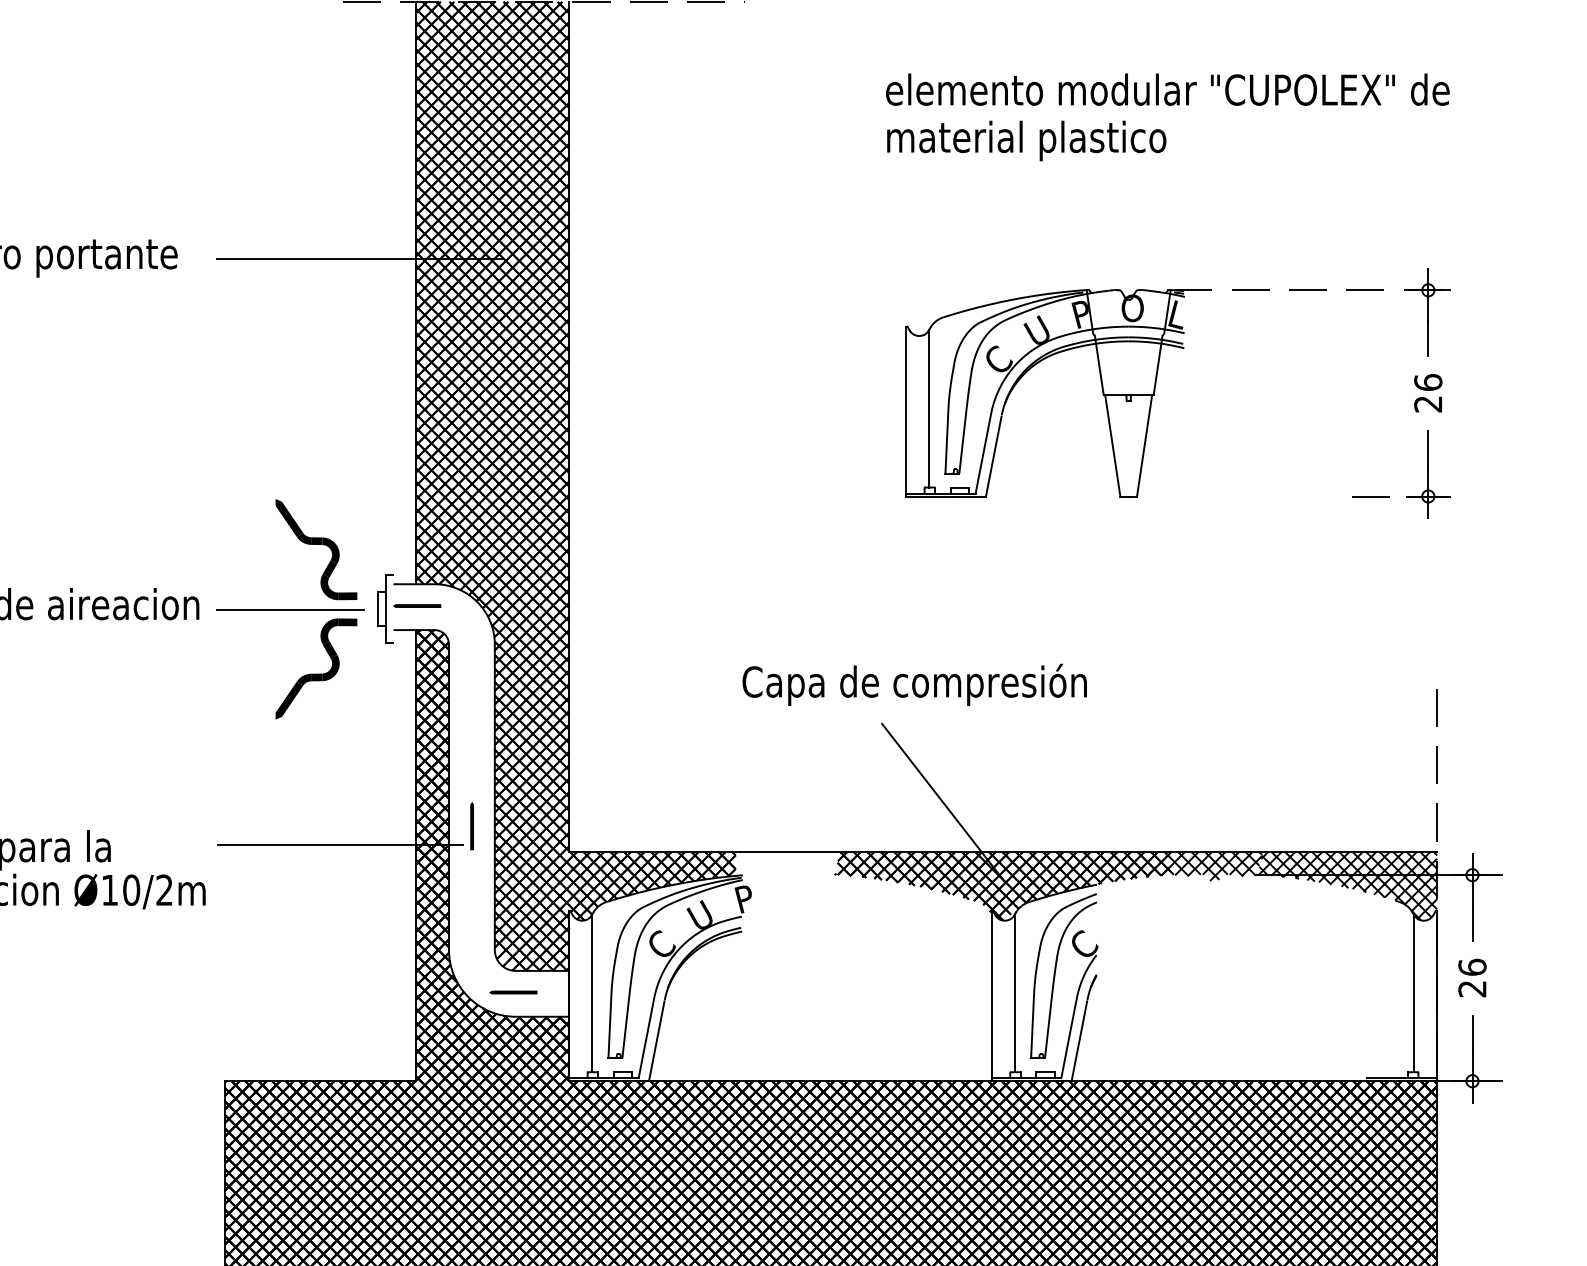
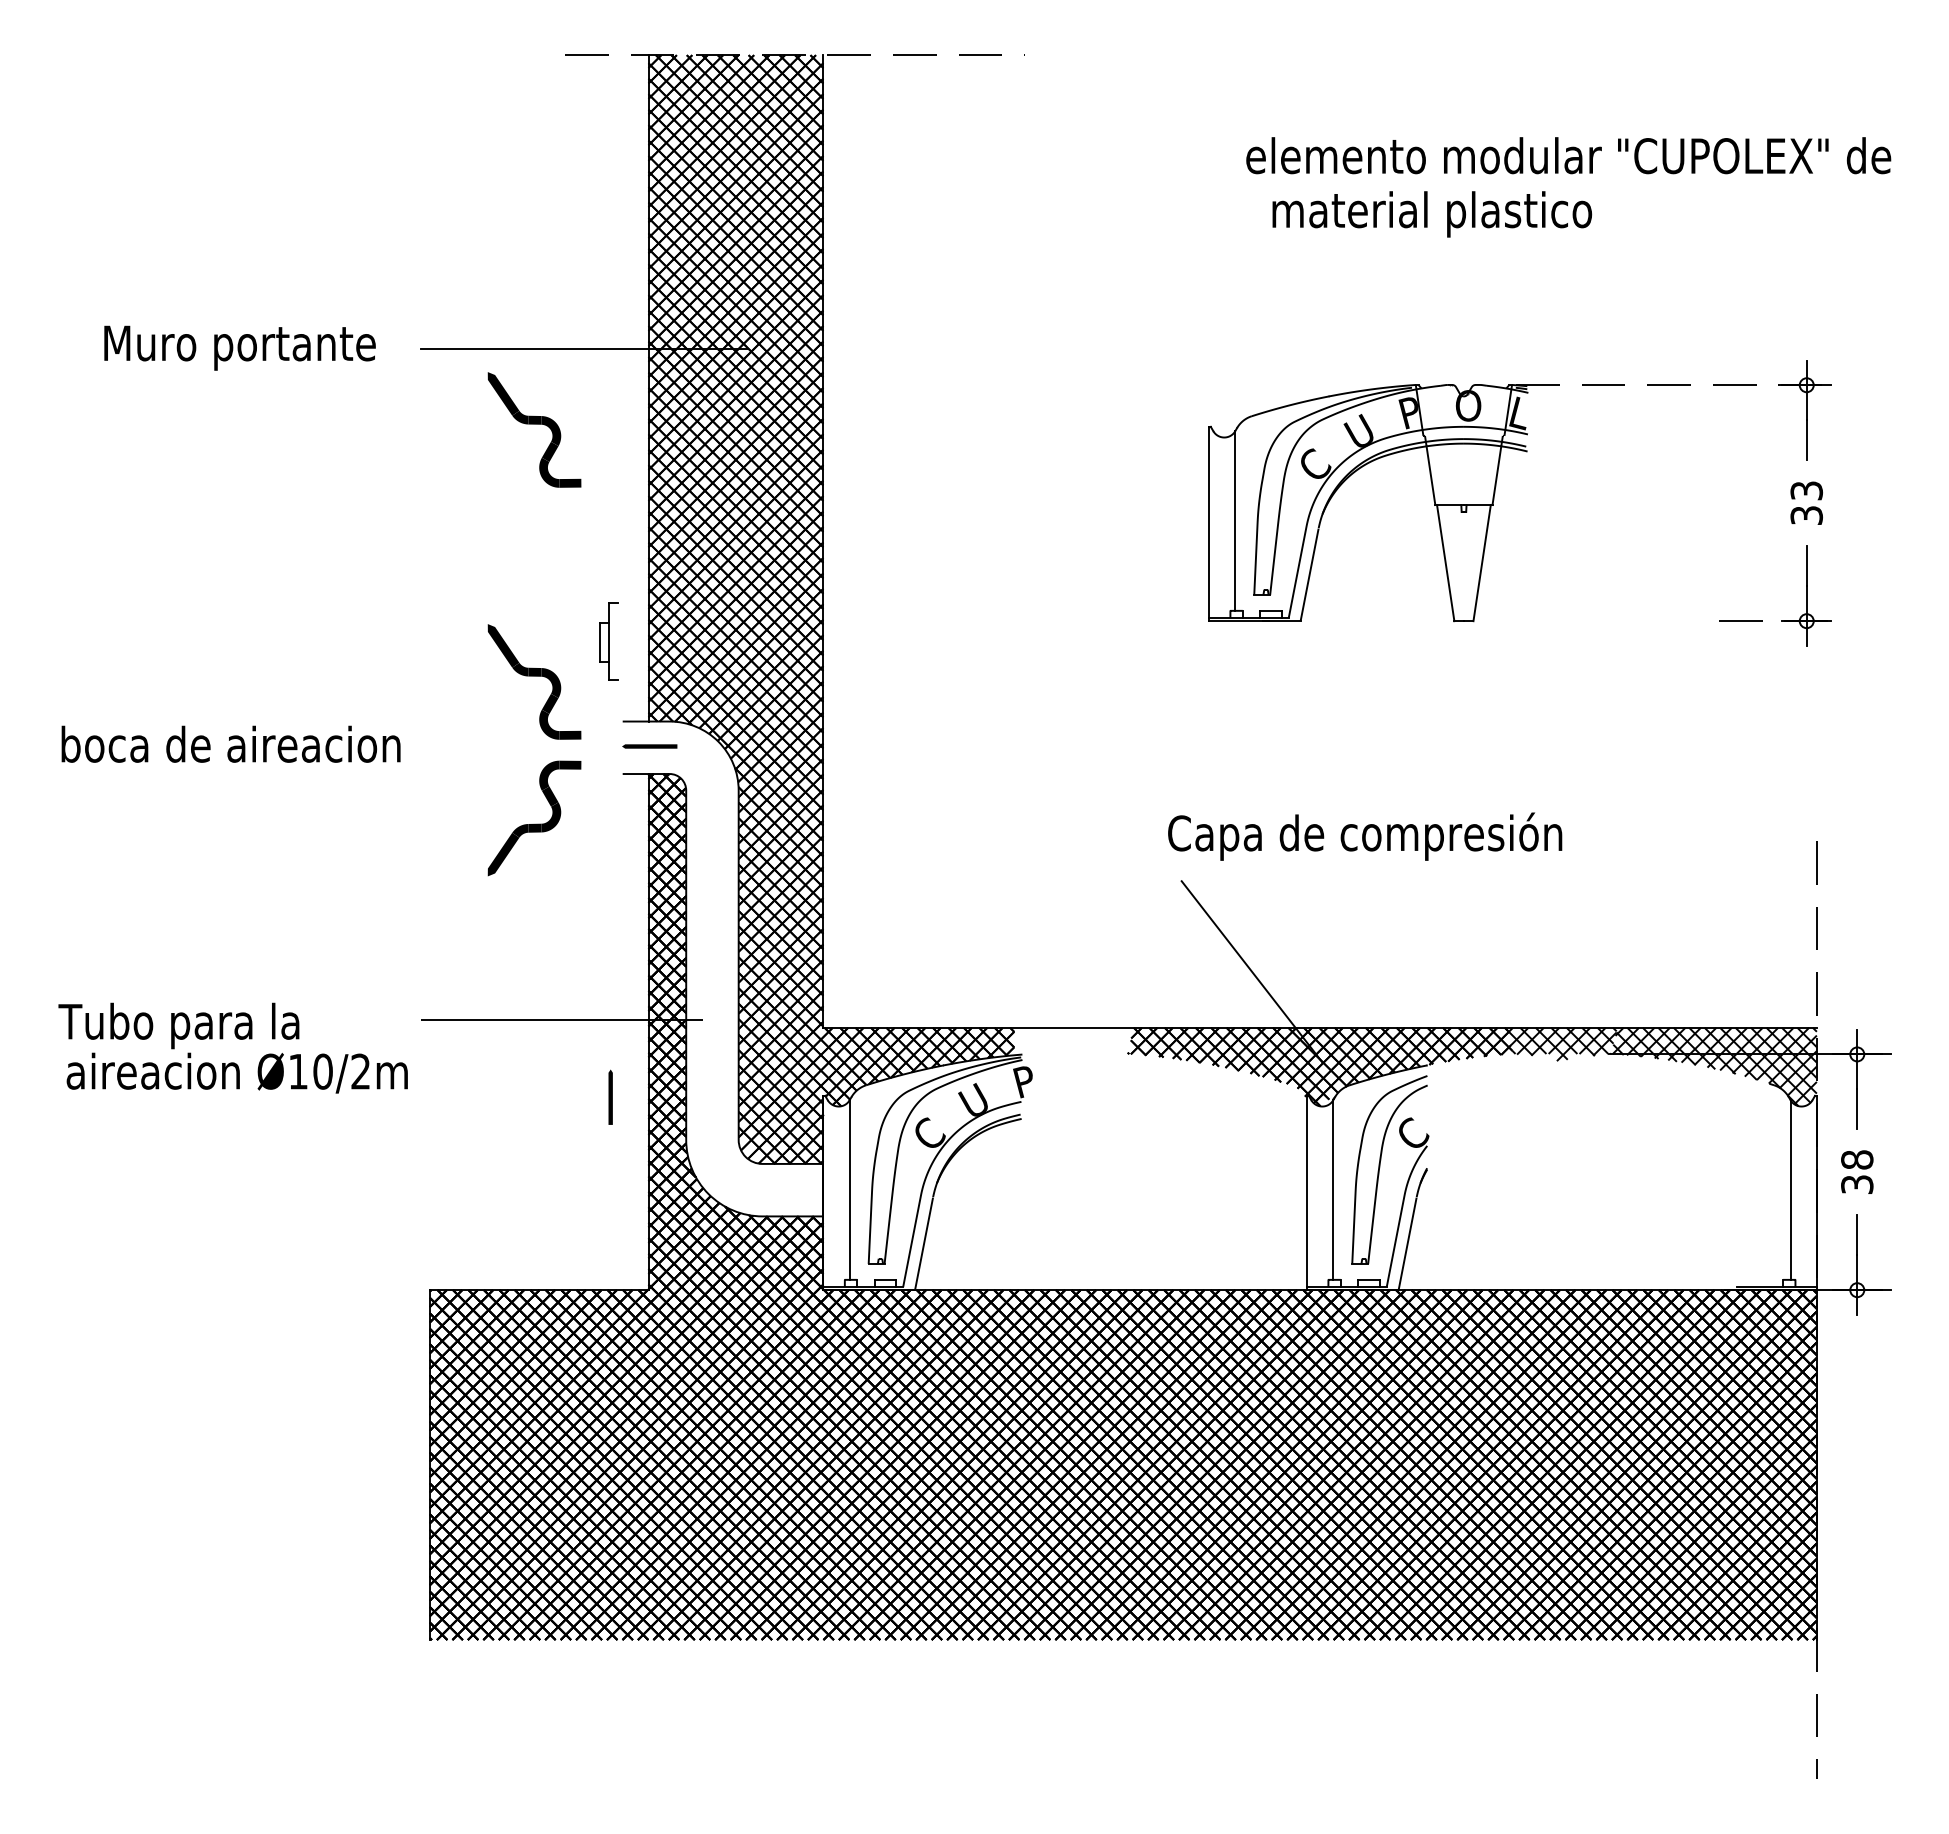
text: (1167, 89) -> (1568, 155), moved
text: (1026, 141) -> (1432, 214), moved
curve: (316, 324) -> (534, 424), added
text: (1428, 392) -> (1806, 502), 26 -> 33
part: (385, 608) -> (608, 641), moved
line: (290, 609) -> (504, 750), removed
text: (915, 684) -> (1365, 836), moved
line: (471, 825) -> (610, 1096), moved
text: (1472, 978) -> (1857, 1172), 26 -> 38
line: (513, 992) -> (759, 1188), removed

